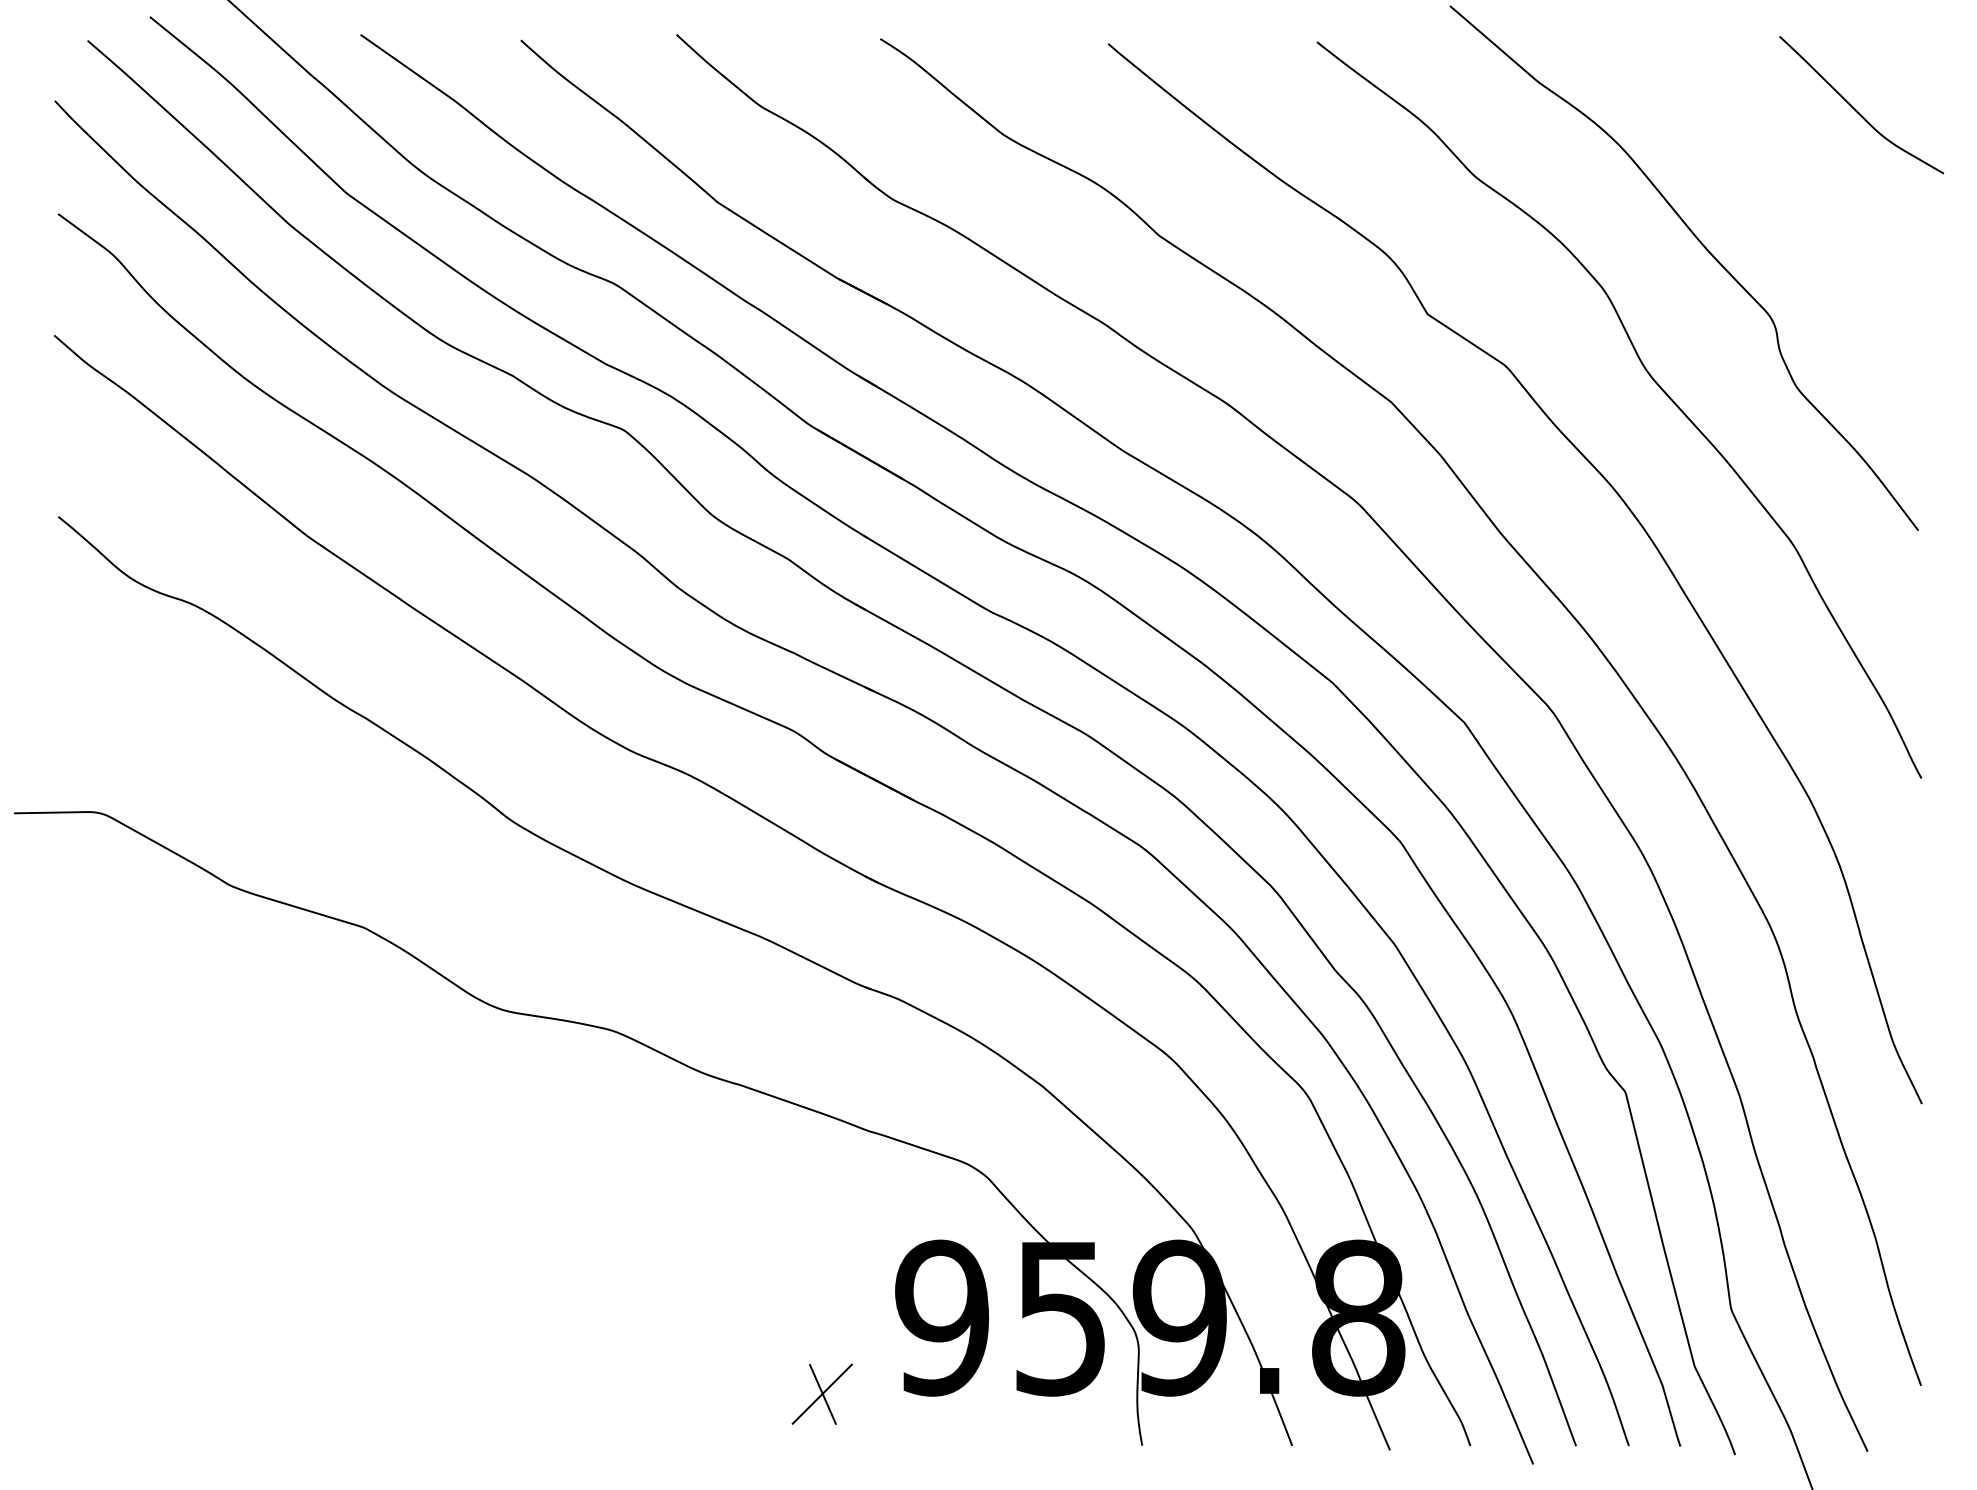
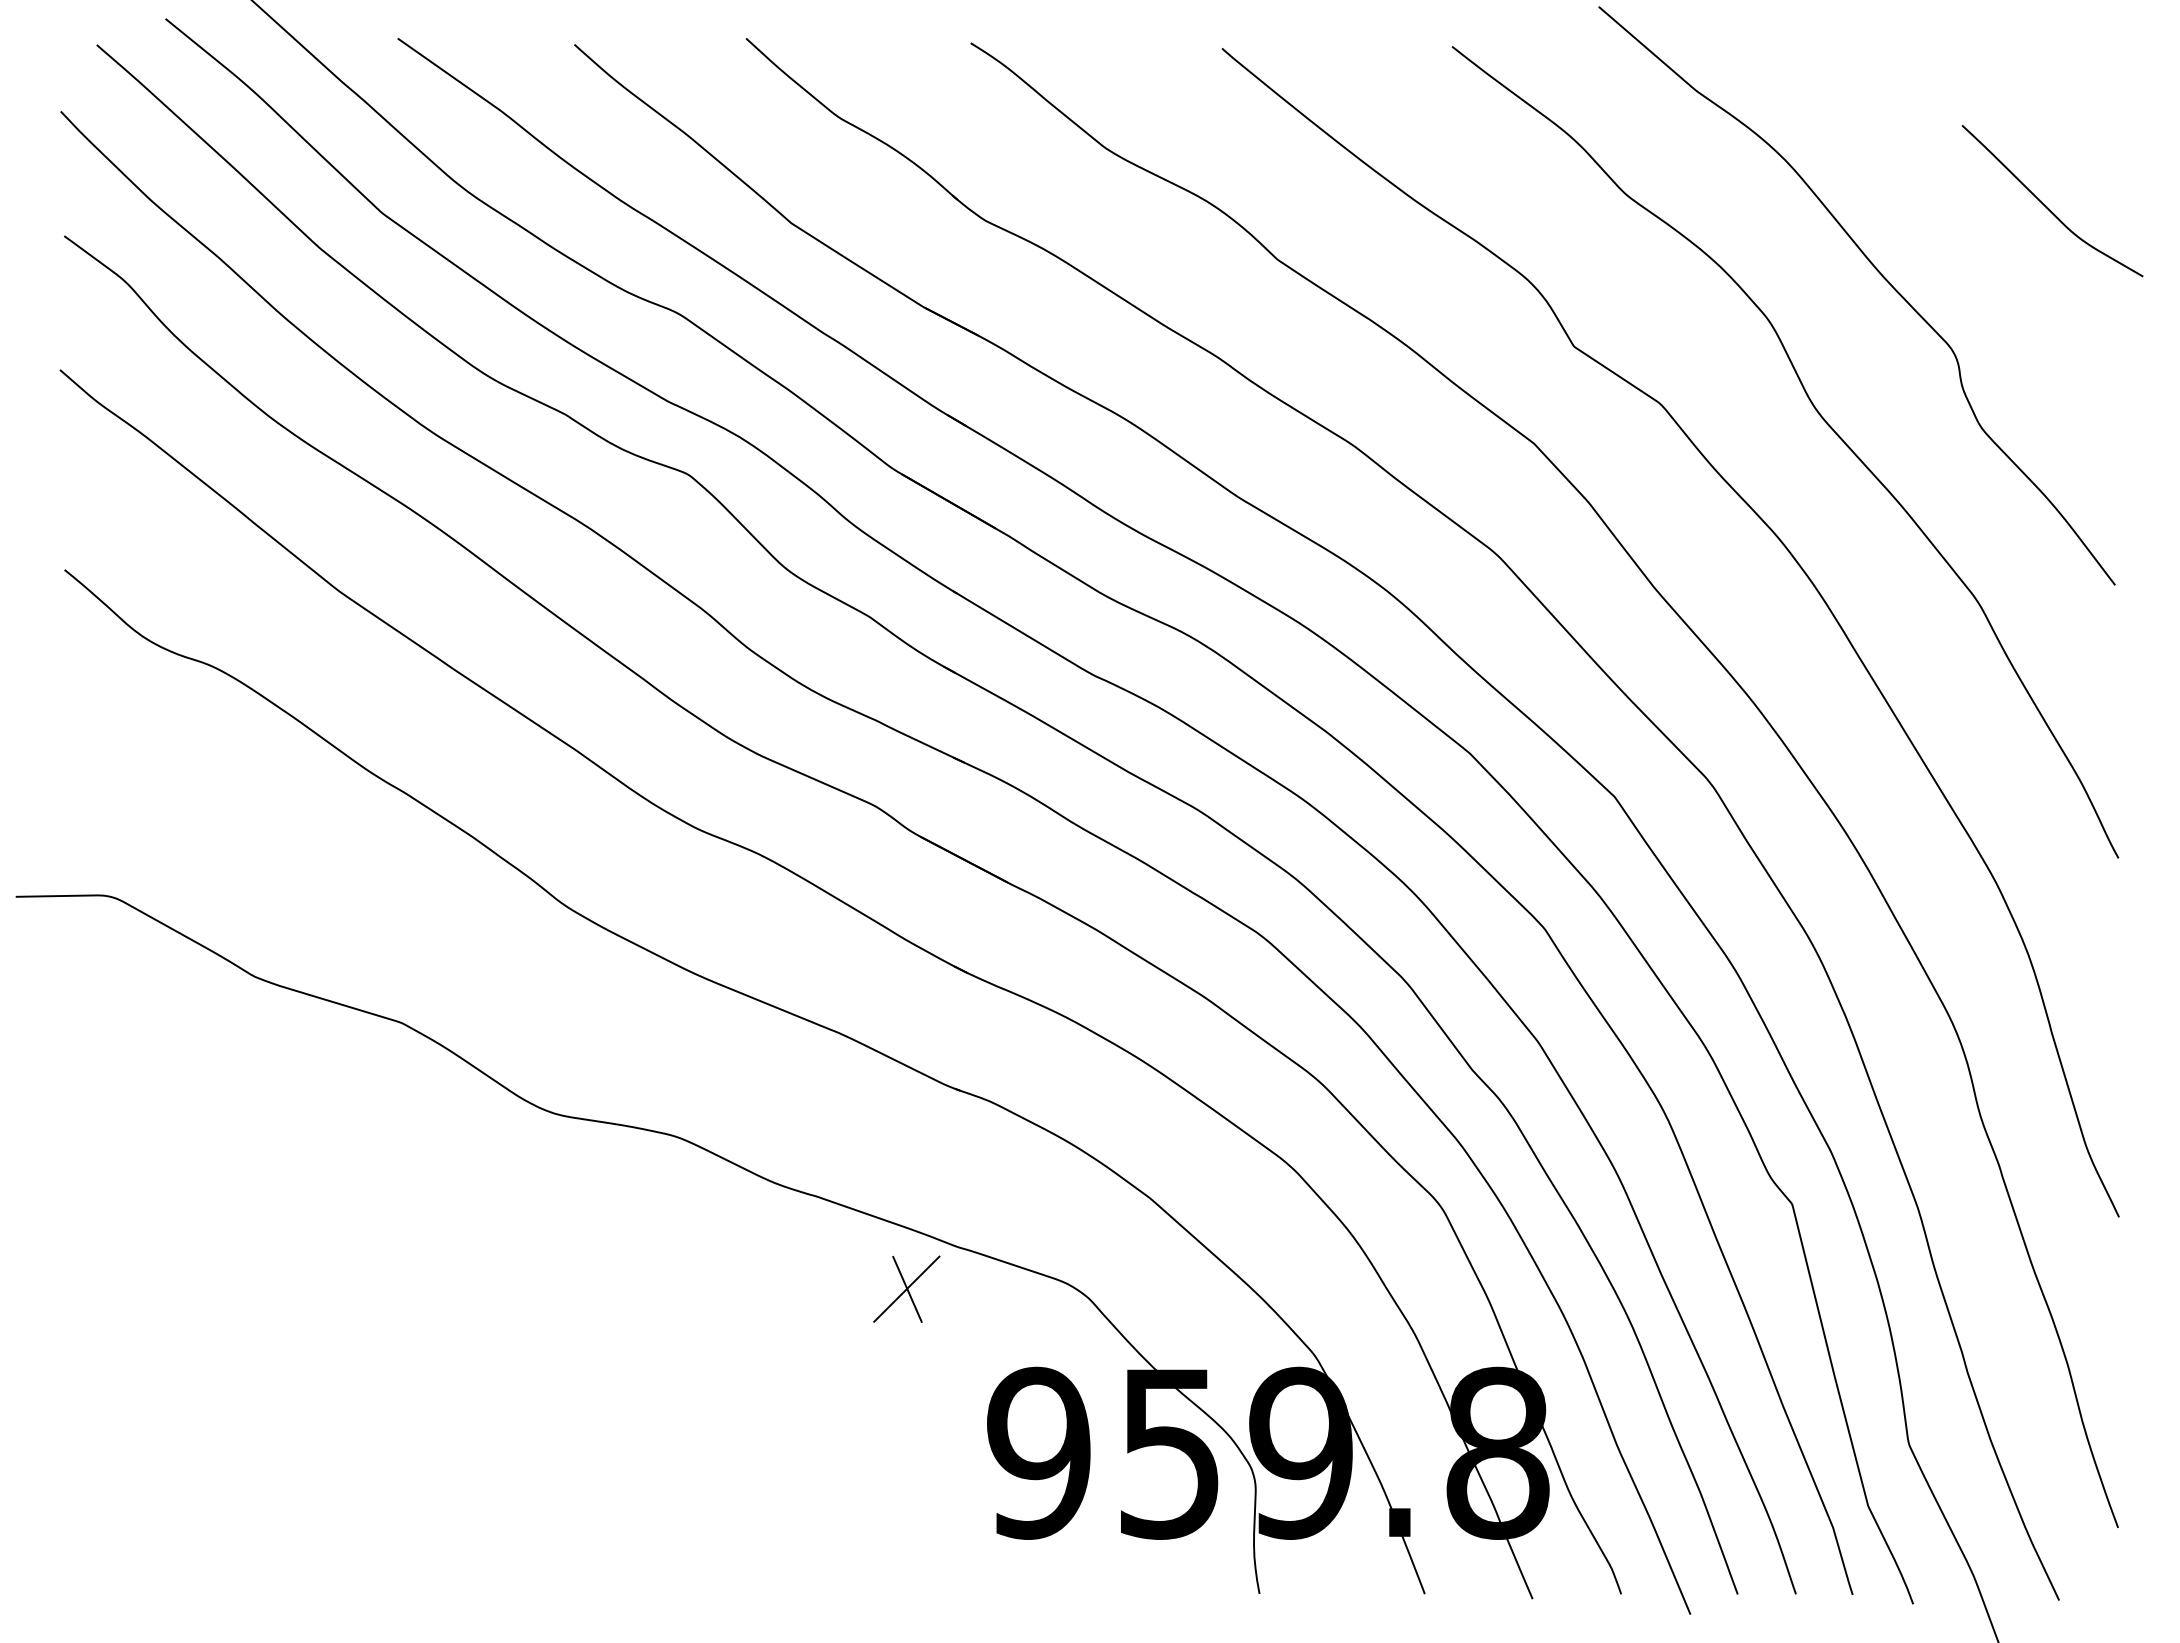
curve: (1857, 110) -> (2047, 206), moved
part: (822, 1393) -> (906, 1288), moved

